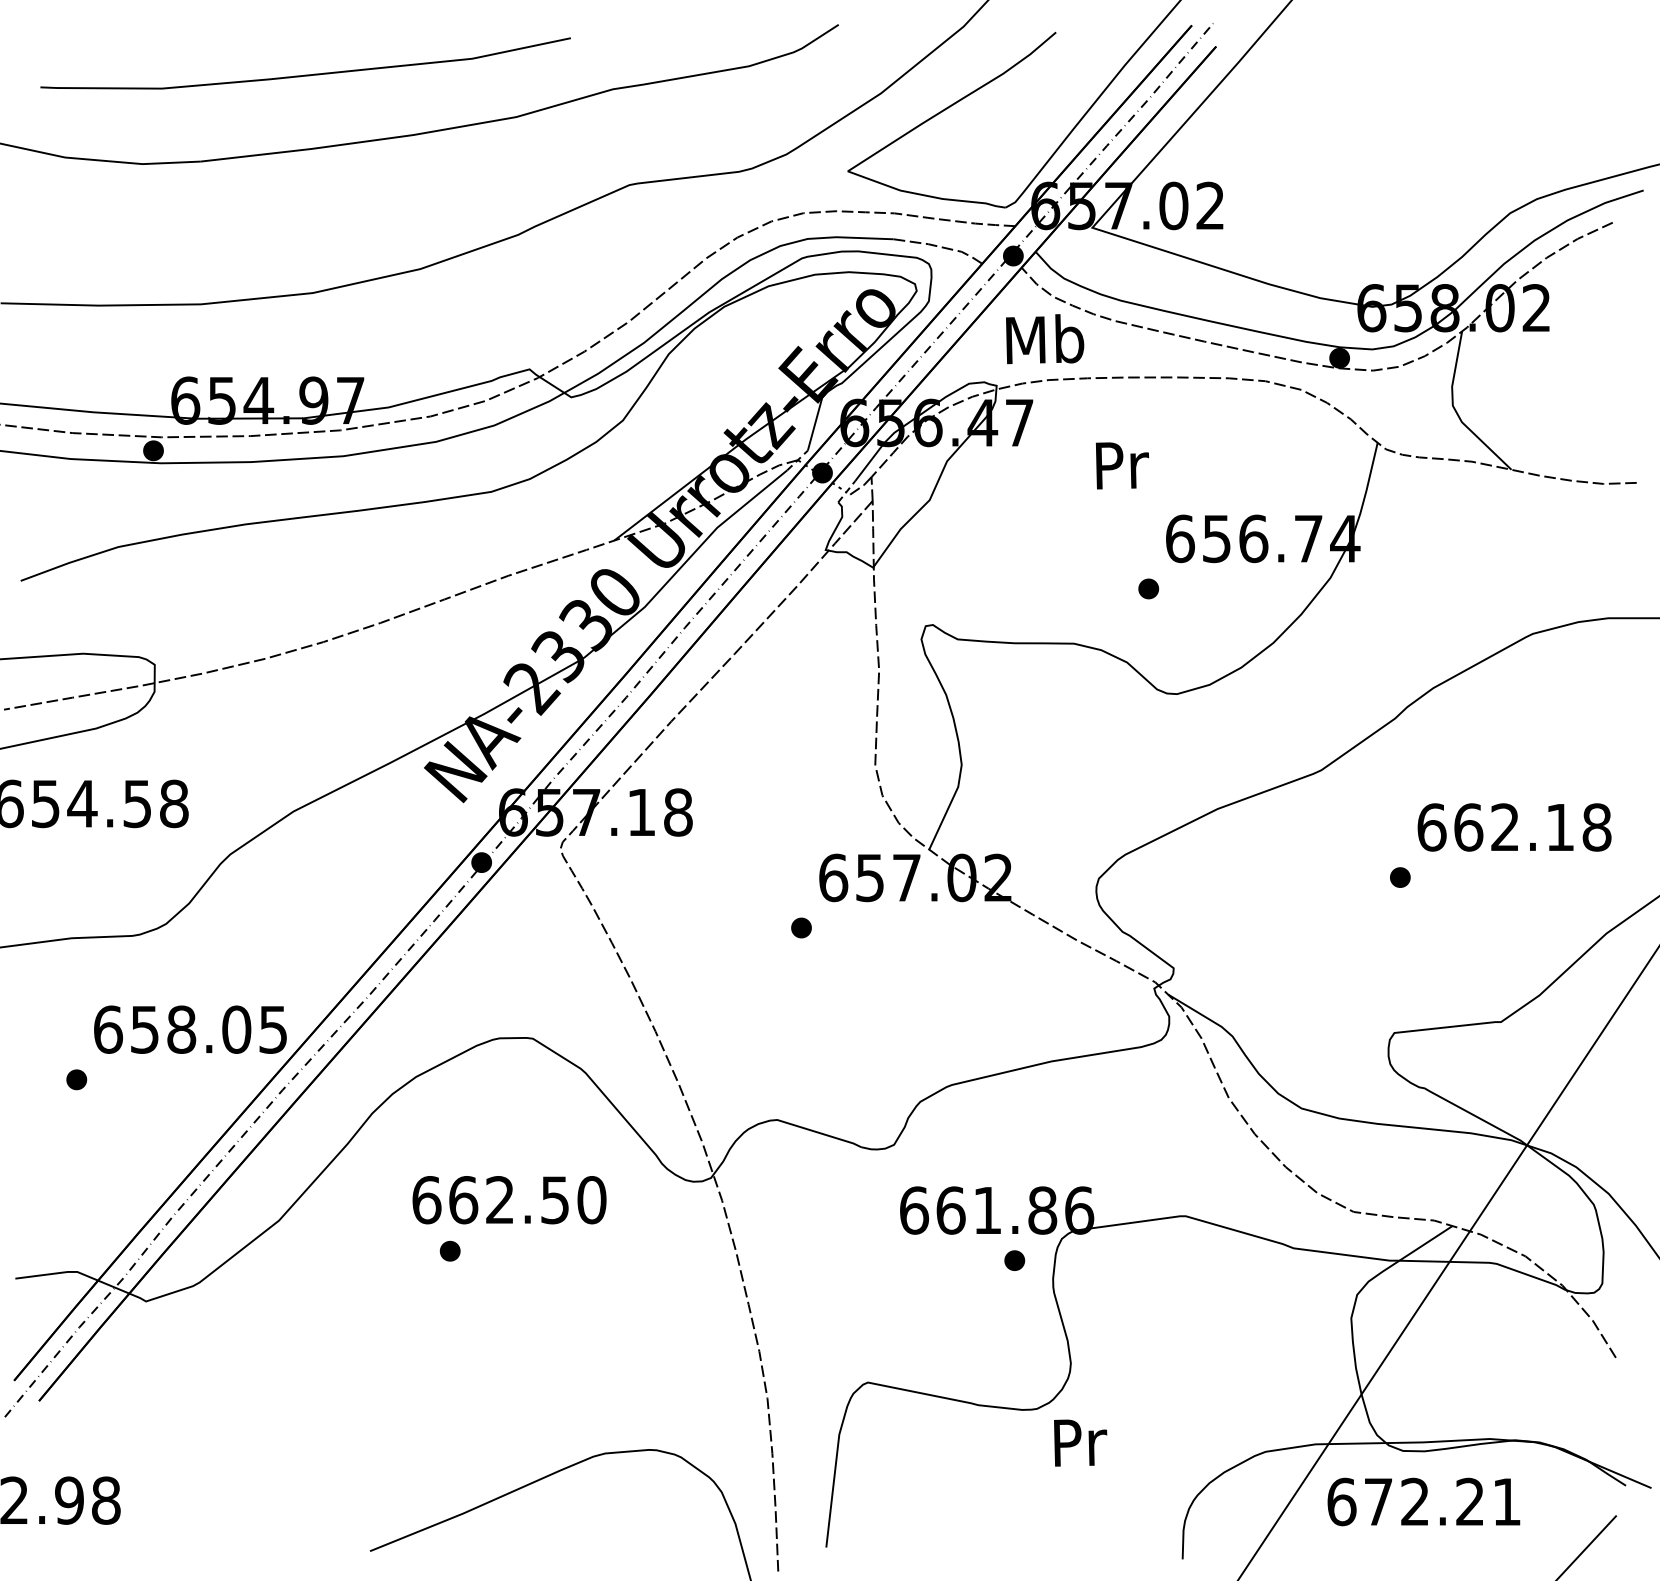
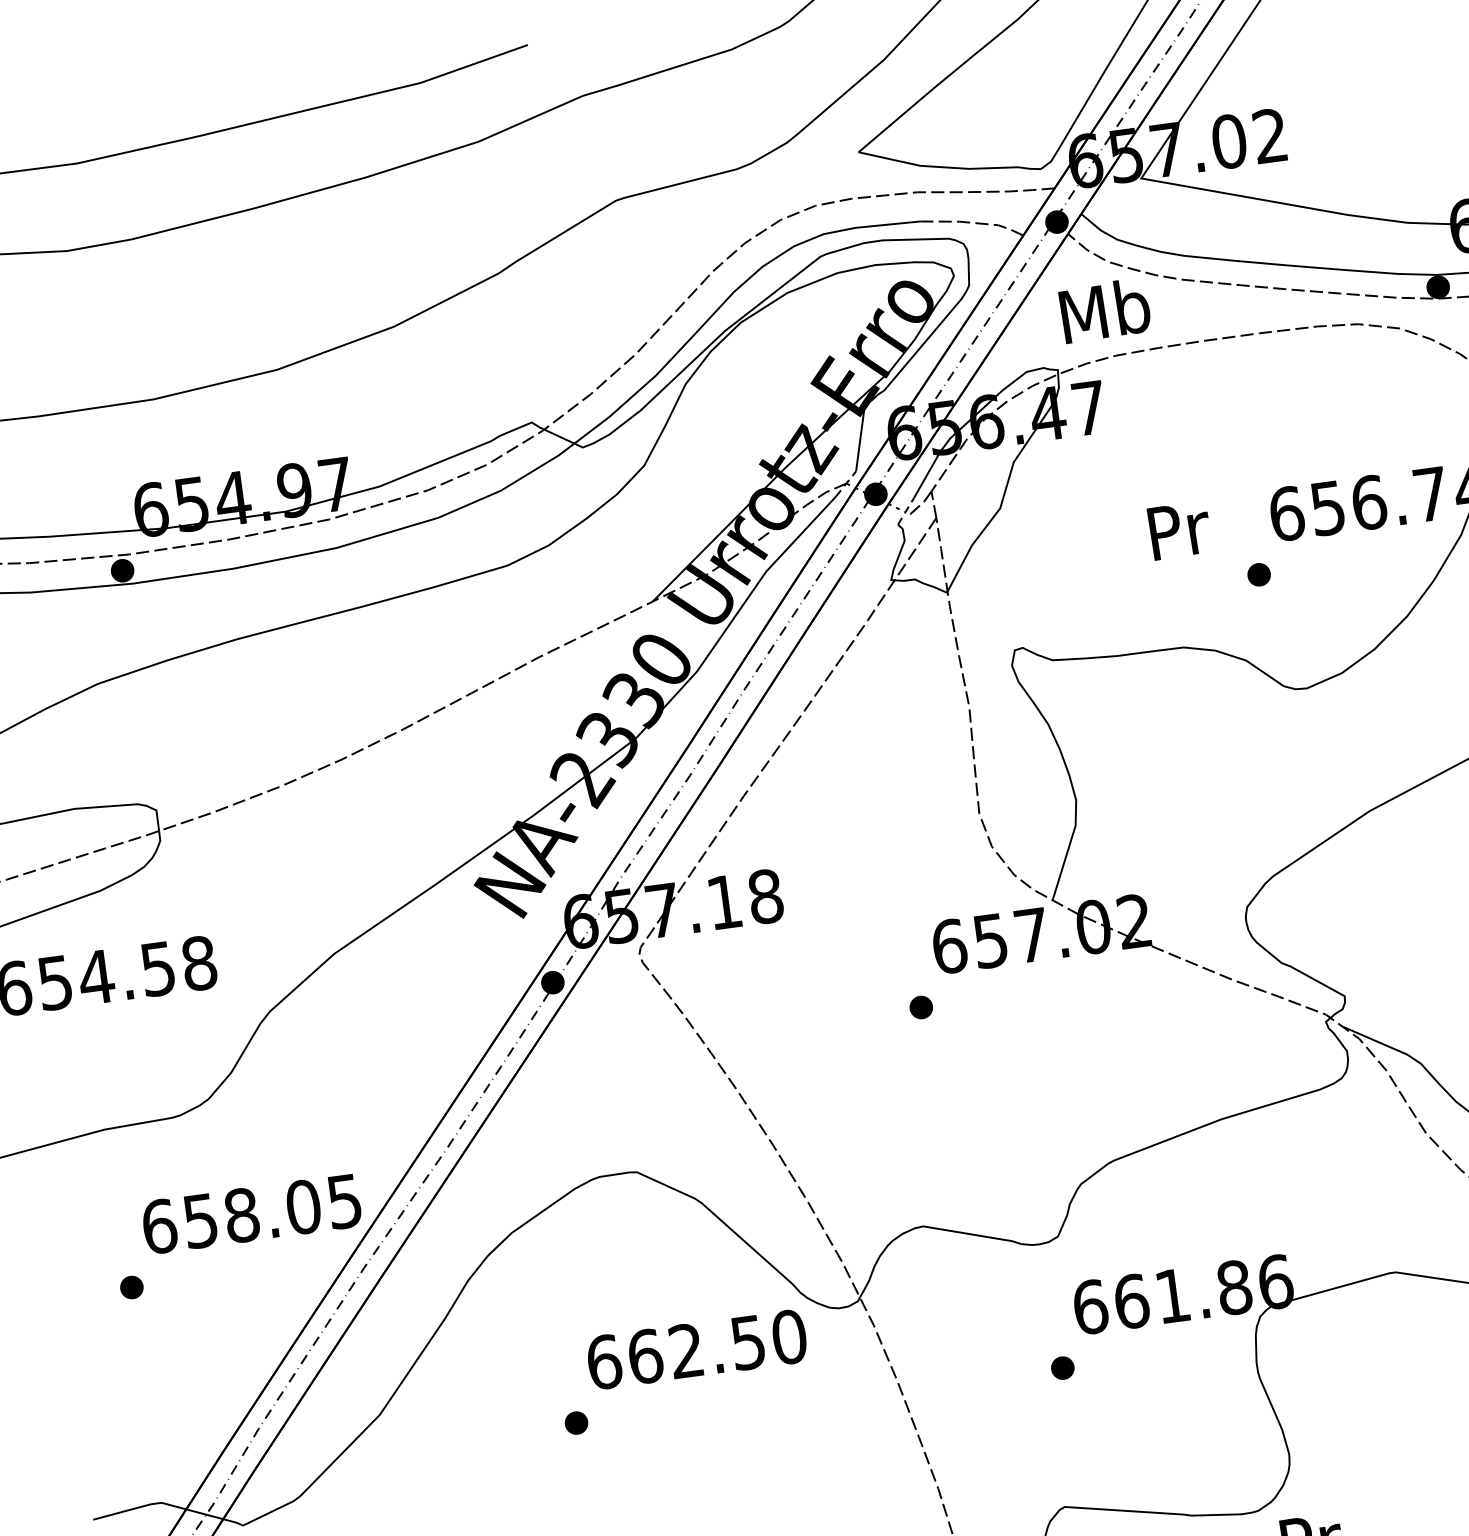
text: (1121, 465) -> (1178, 530), moved
text: (509, 1200) -> (697, 1350), moved
part: (1014, 1260) -> (1062, 1367), moved

